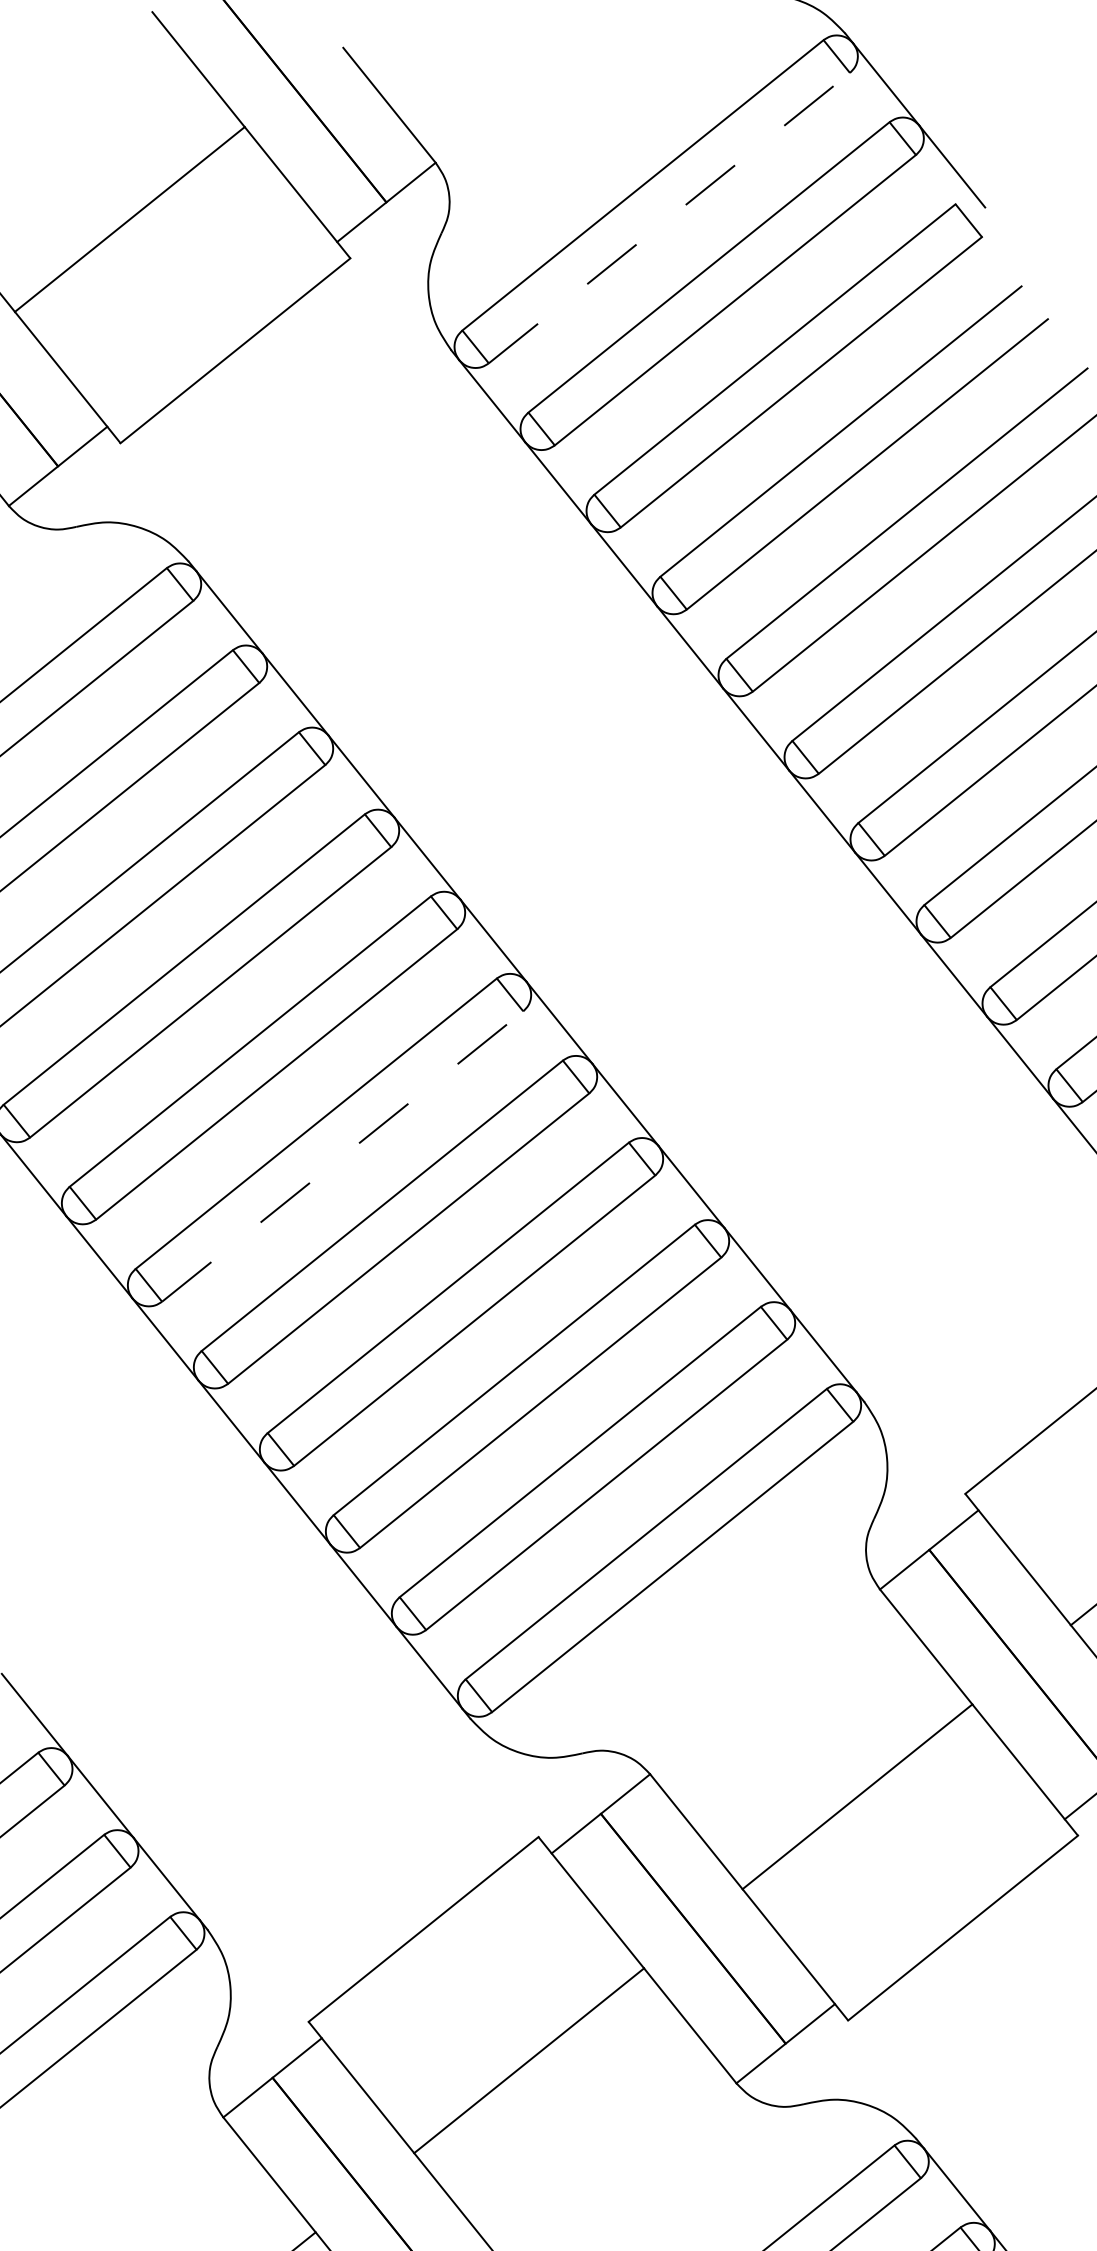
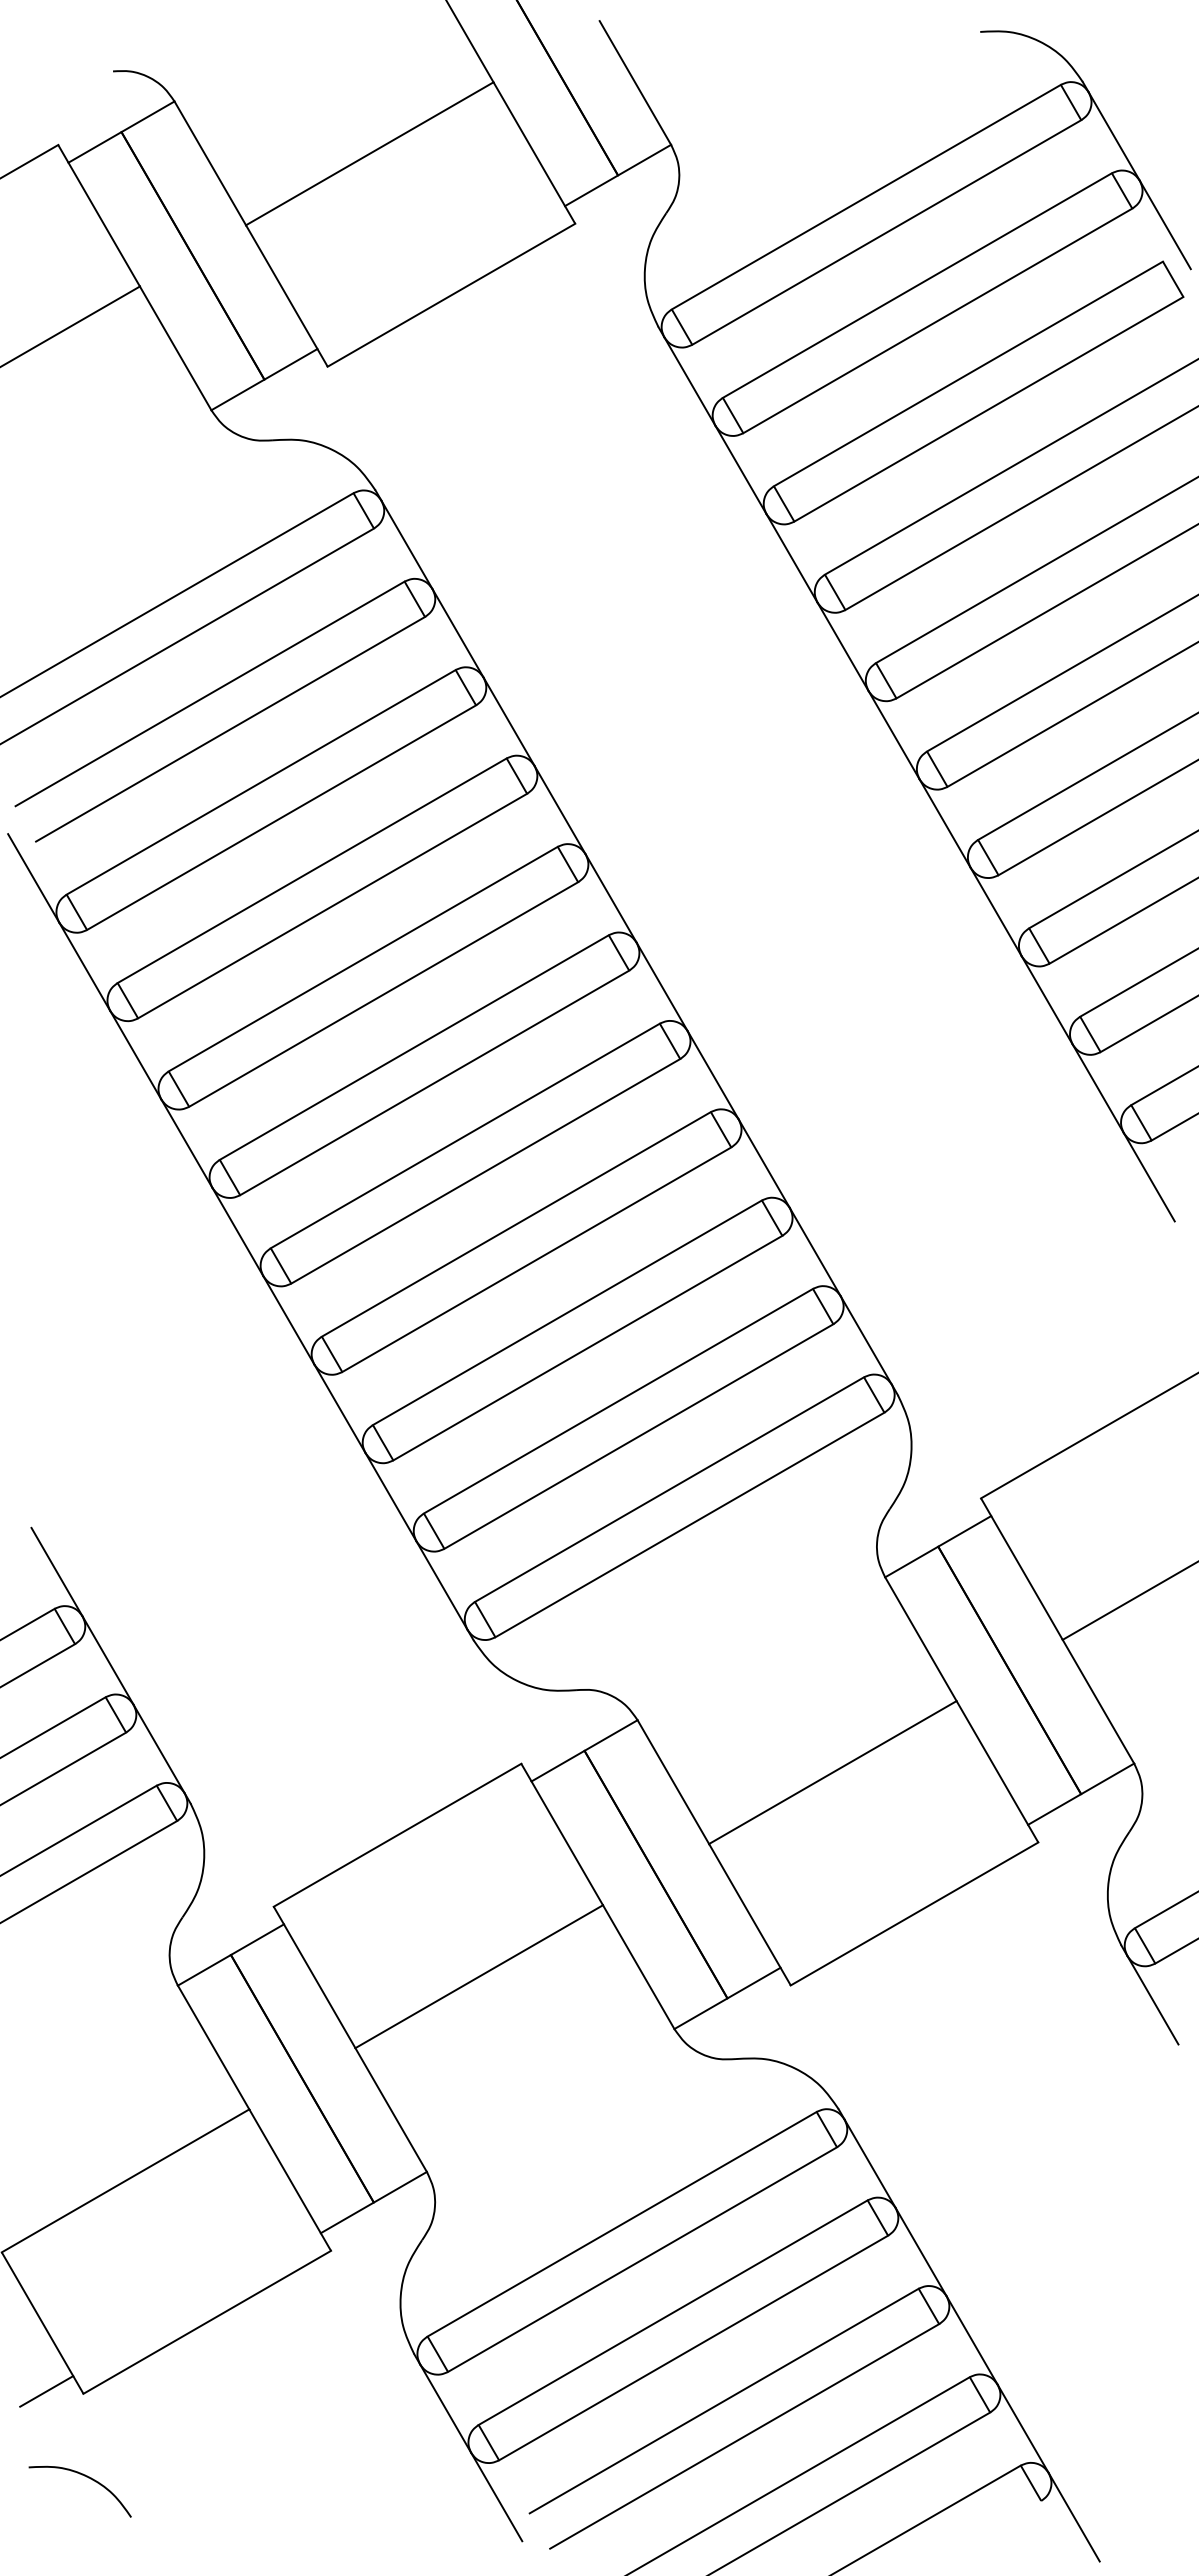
line: (669, 218) -> (886, 232), dashed -> solid
line: (342, 1156) -> (434, 1082), dashed -> solid

